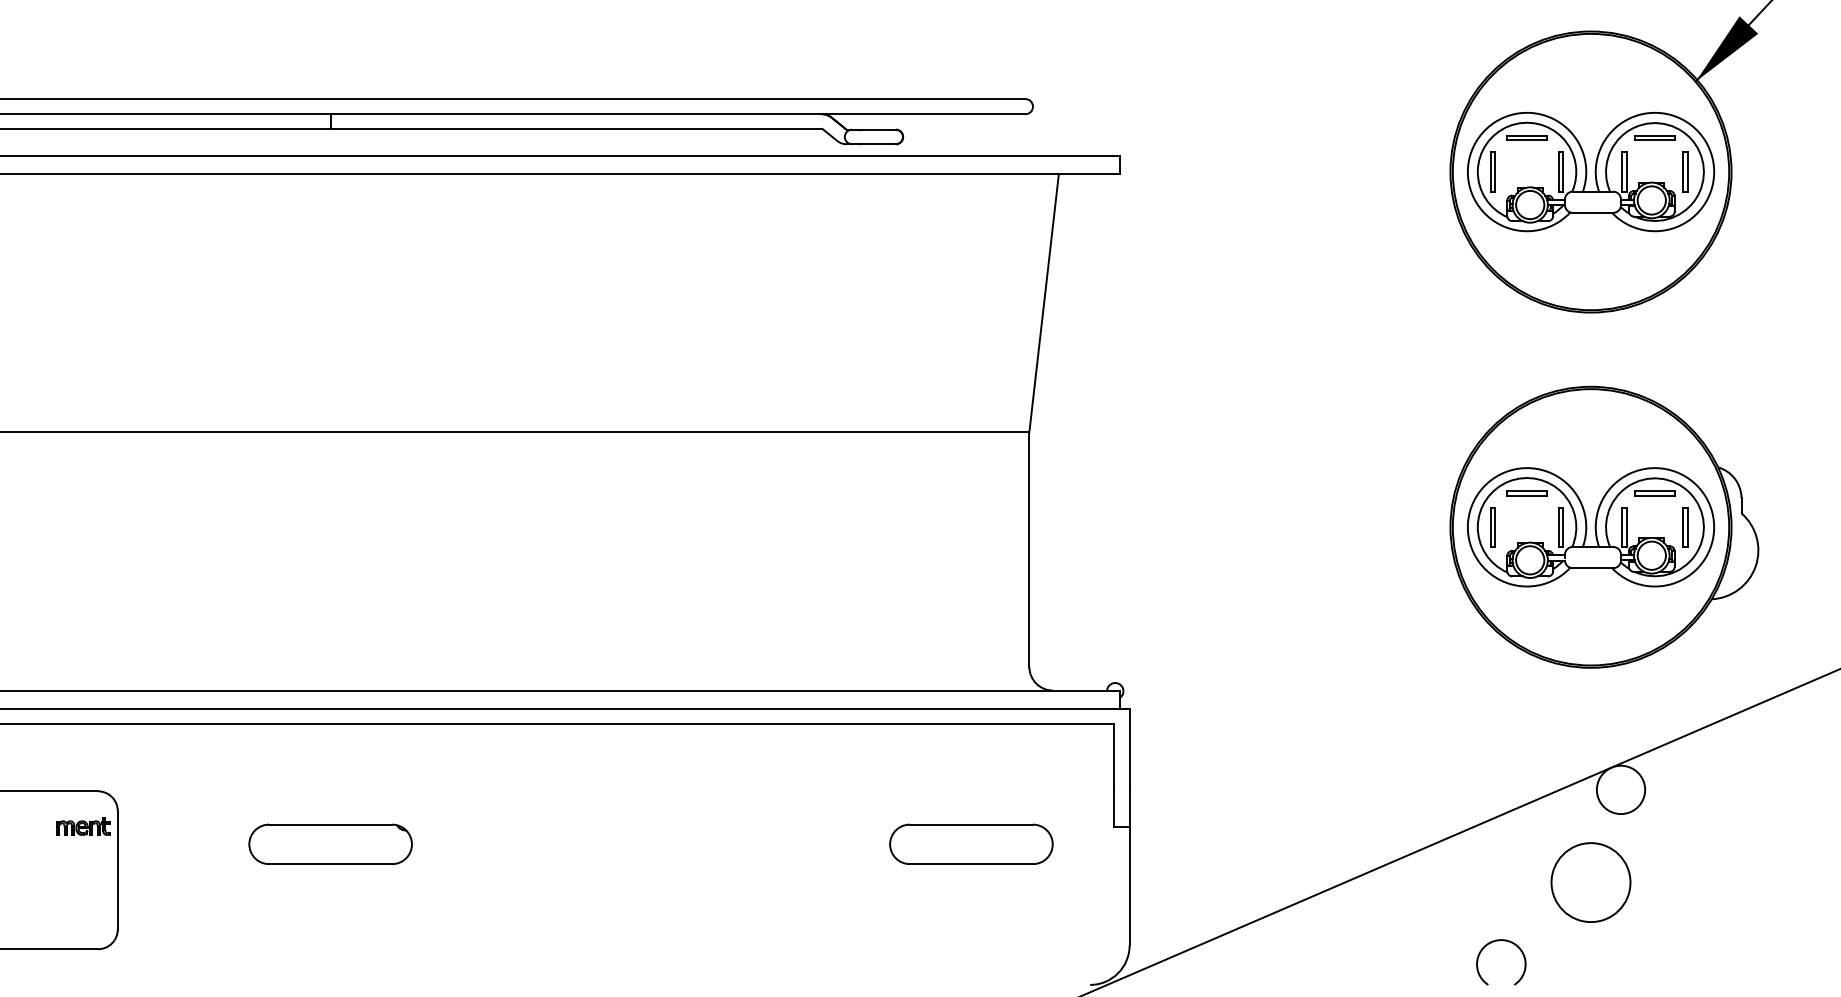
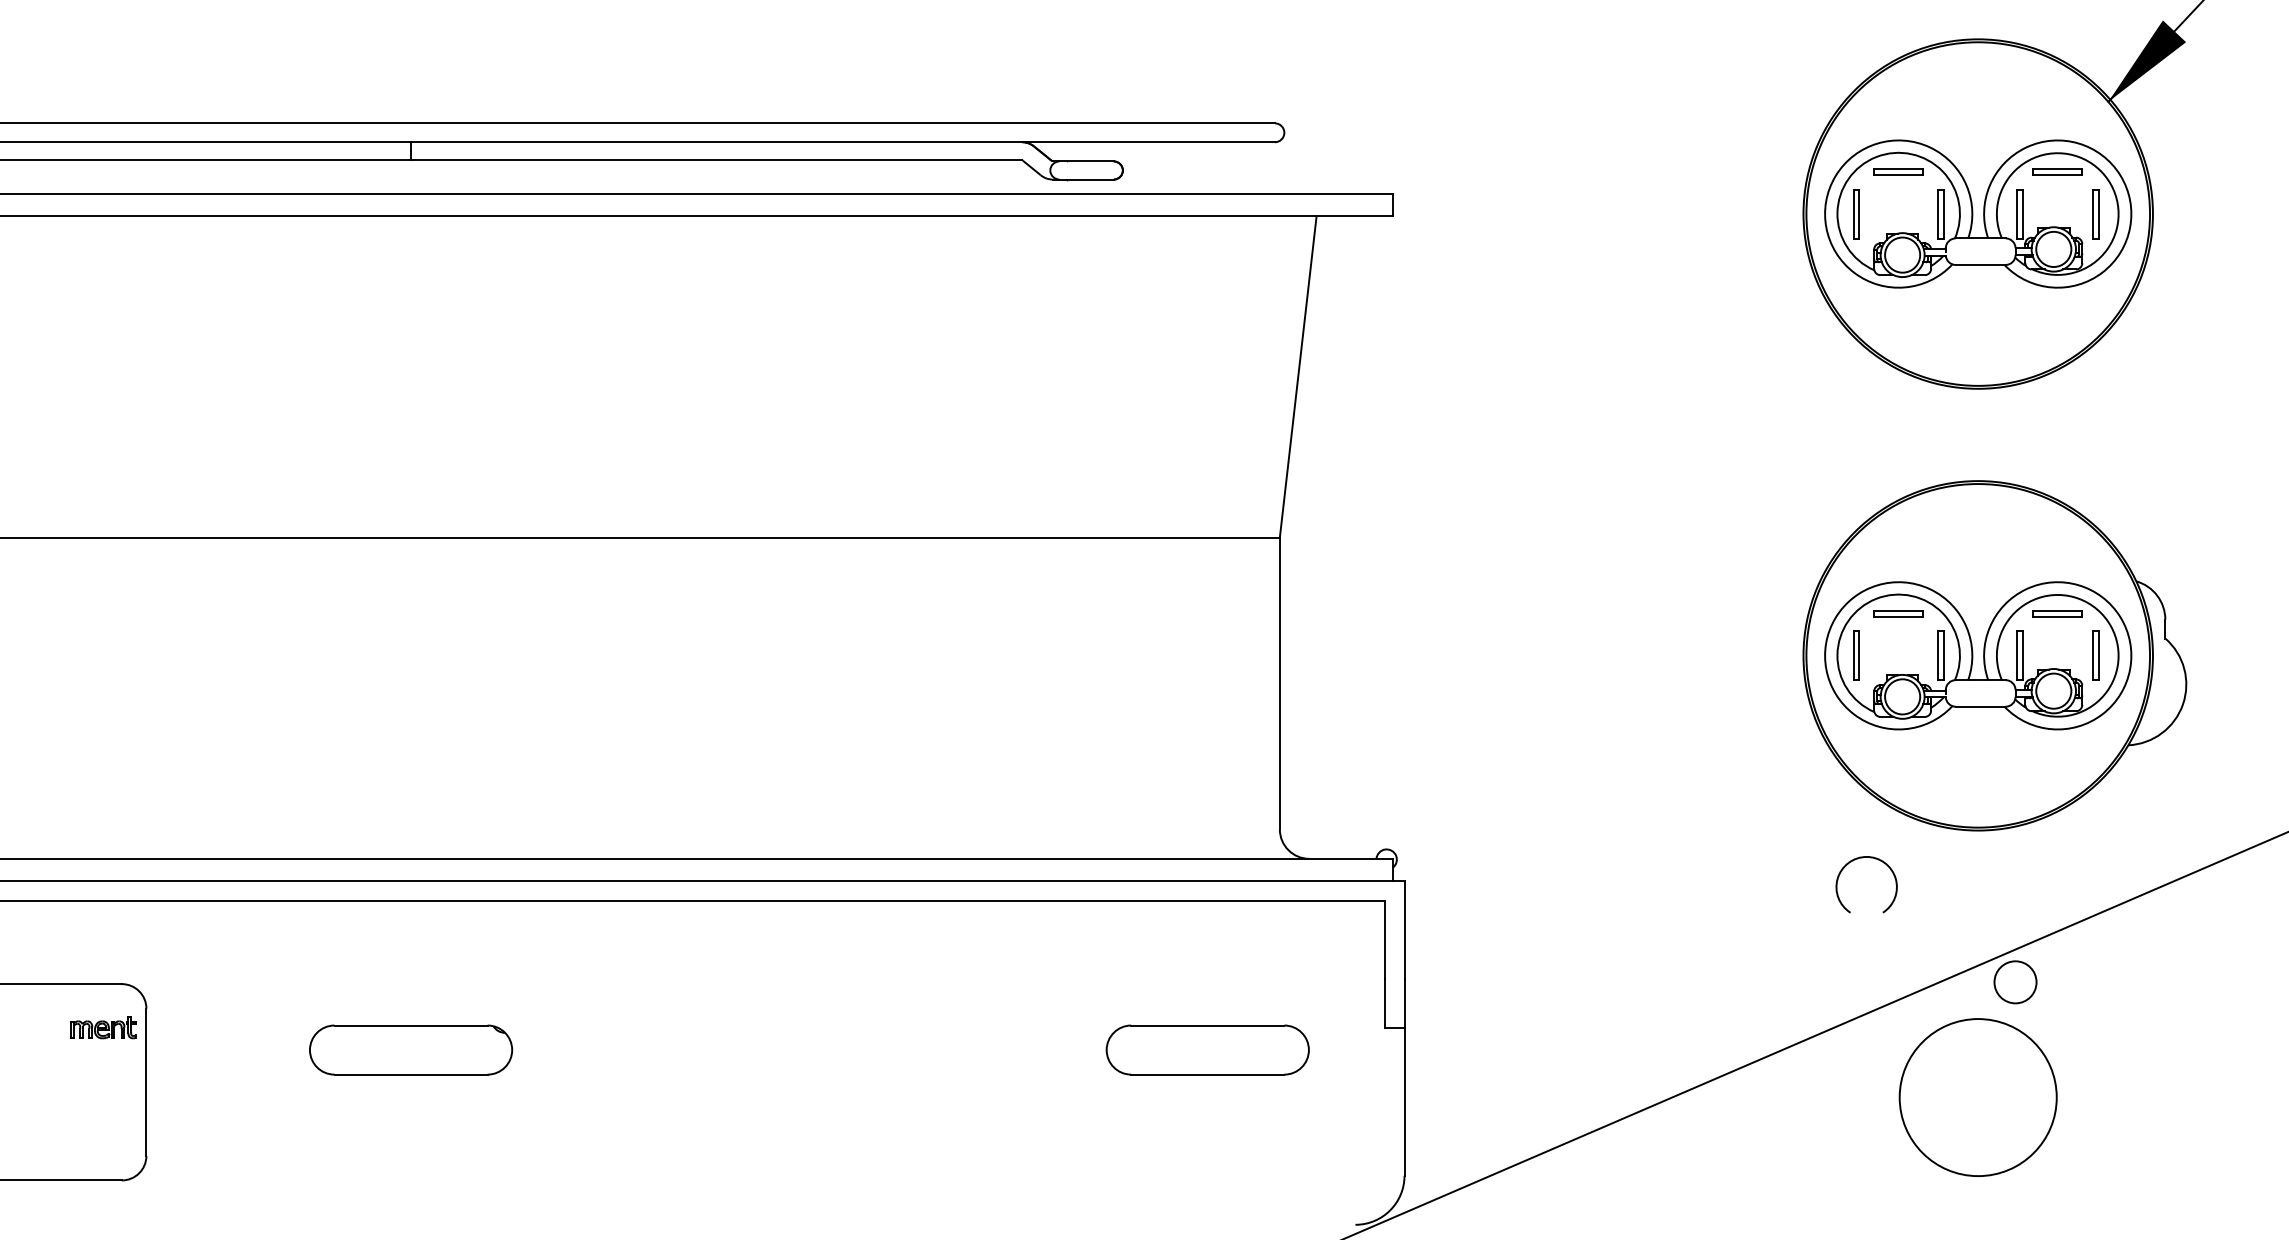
circle: (1620, 789) -> (2014, 981), size x0.7
circle: (1590, 882) -> (1977, 1097), size x1.6
arc: (1503, 941) -> (1869, 858), moved

